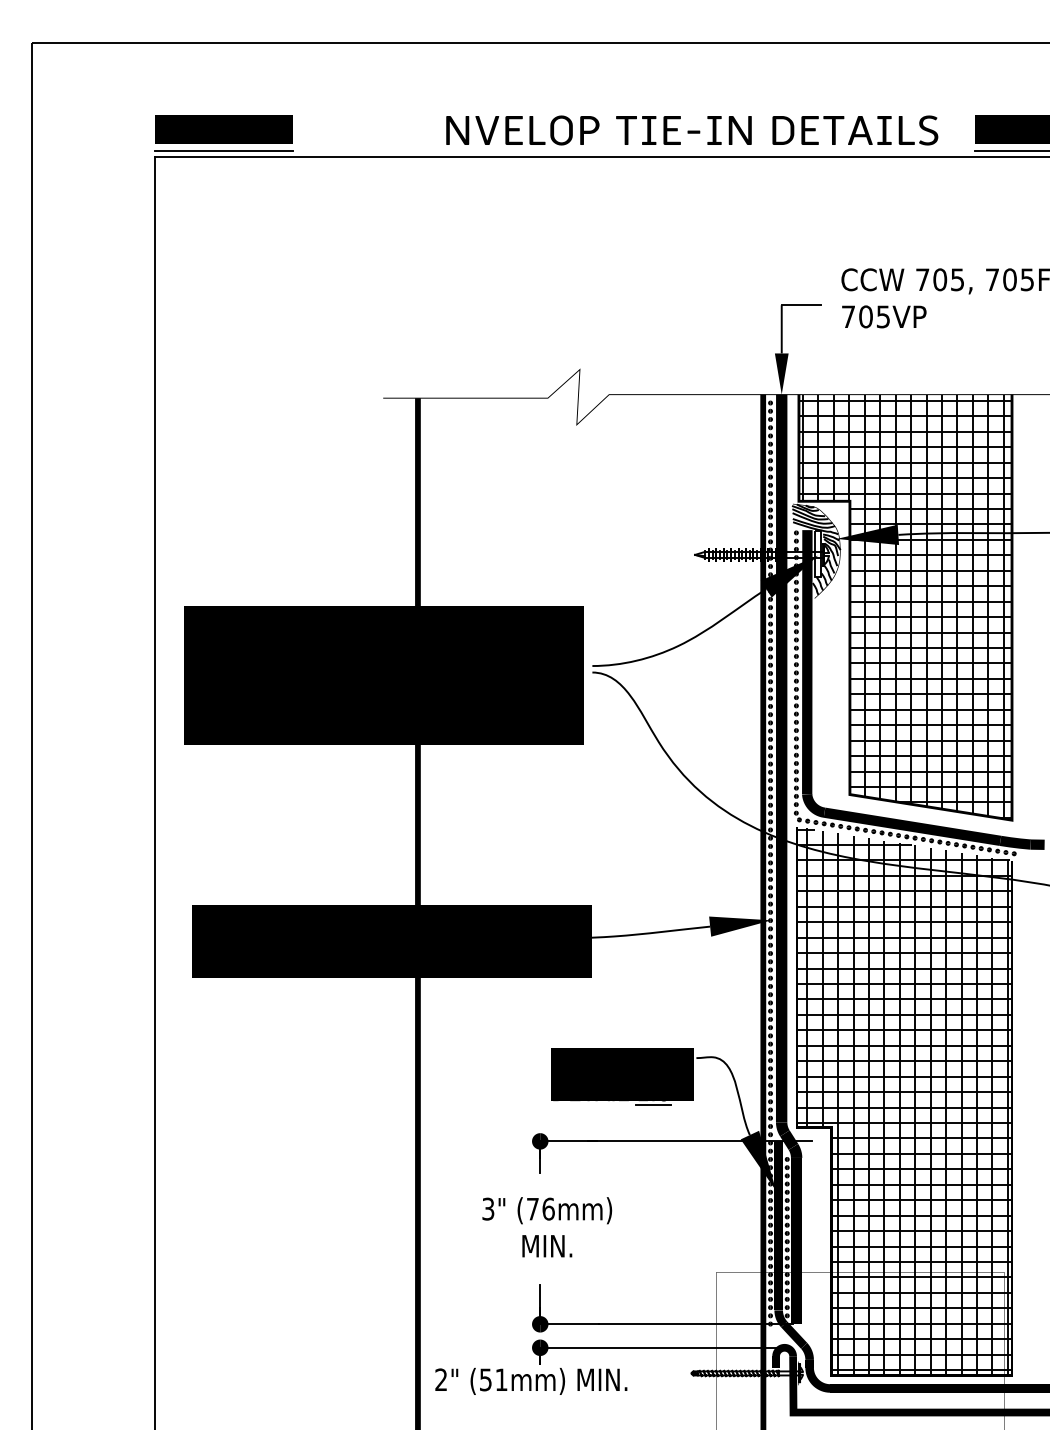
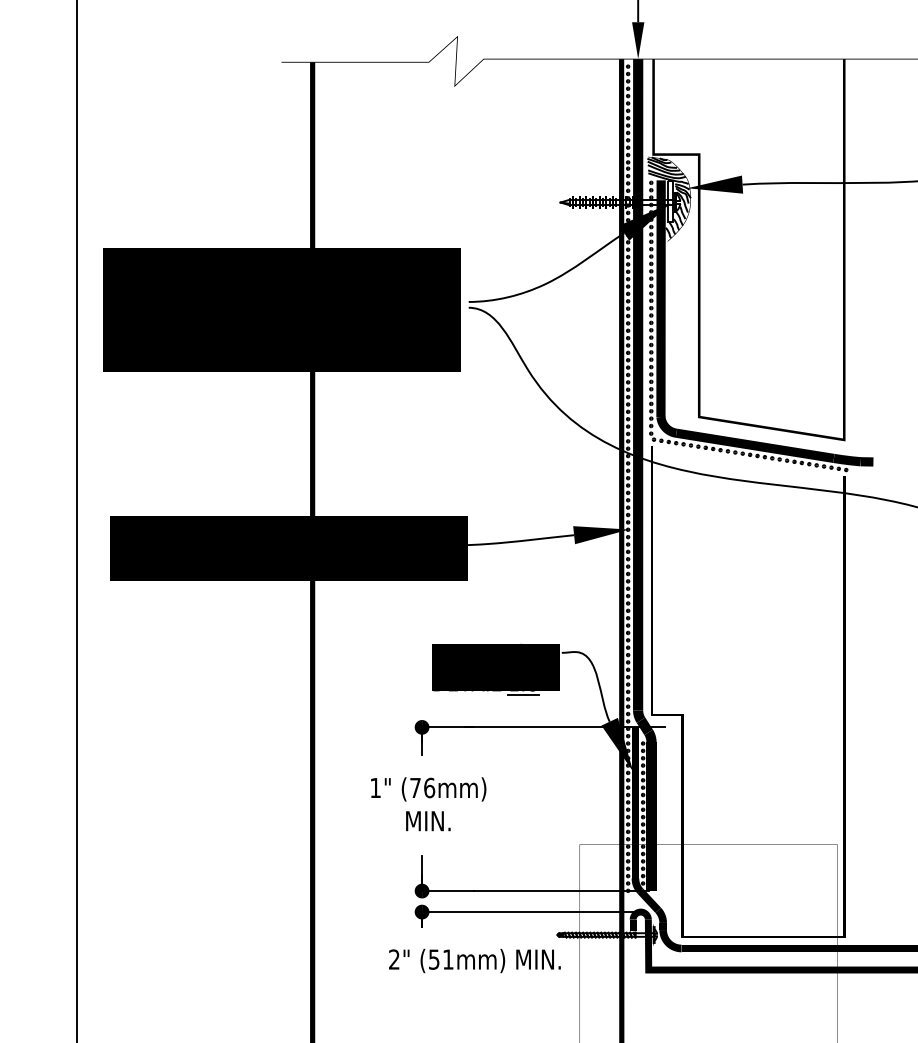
hatch: (905, 606) -> (748, 248), removed
hatch: (904, 1101) -> (748, 691), removed
text: (488, 1208) -> (375, 787), 3" -> 1"
text: (531, 1381) -> (475, 961), moved

